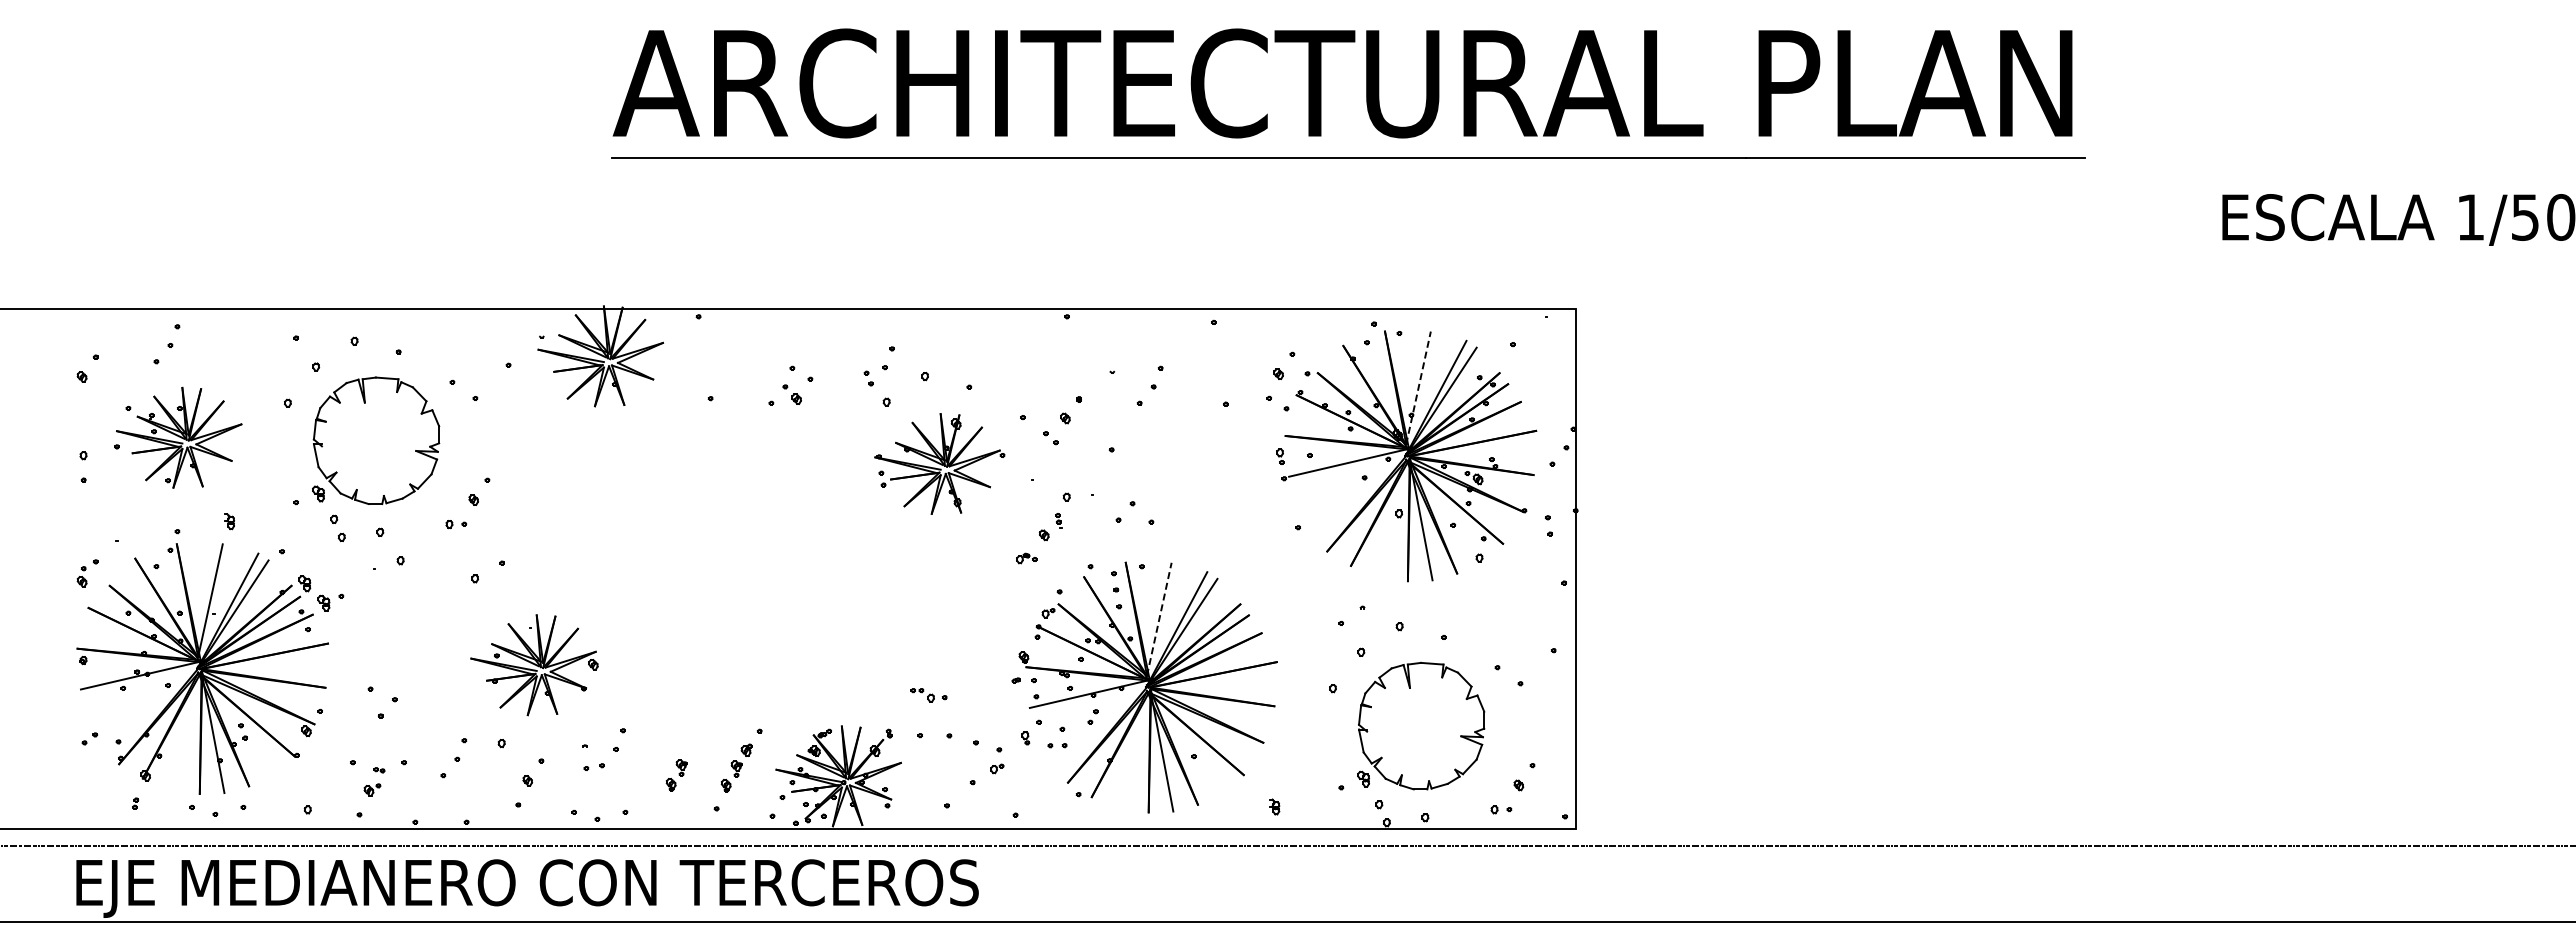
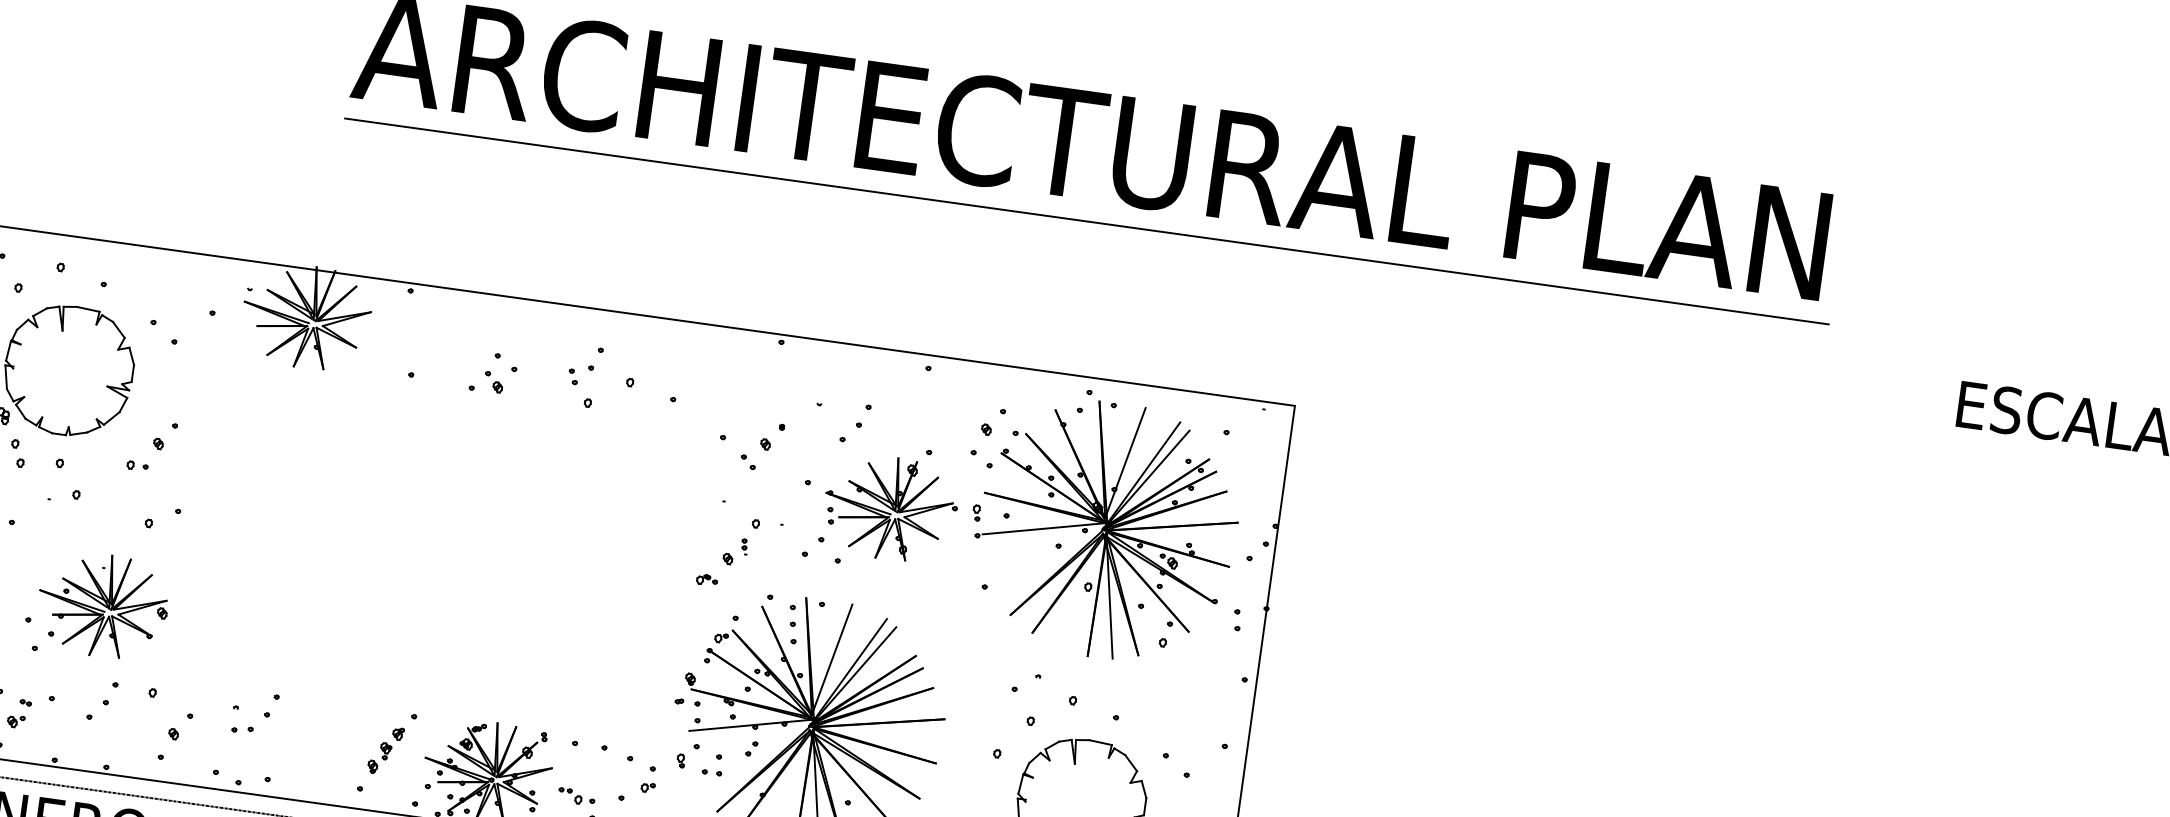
line: (1418, 388) -> (1125, 463), dashed -> solid
part: (939, 463) -> (890, 507), moved
line: (1159, 619) -> (832, 659), dashed -> solid
part: (534, 665) -> (102, 605), moved
part: (928, 695) -> (576, 796), moved
part: (676, 775) -> (324, 749), removed

